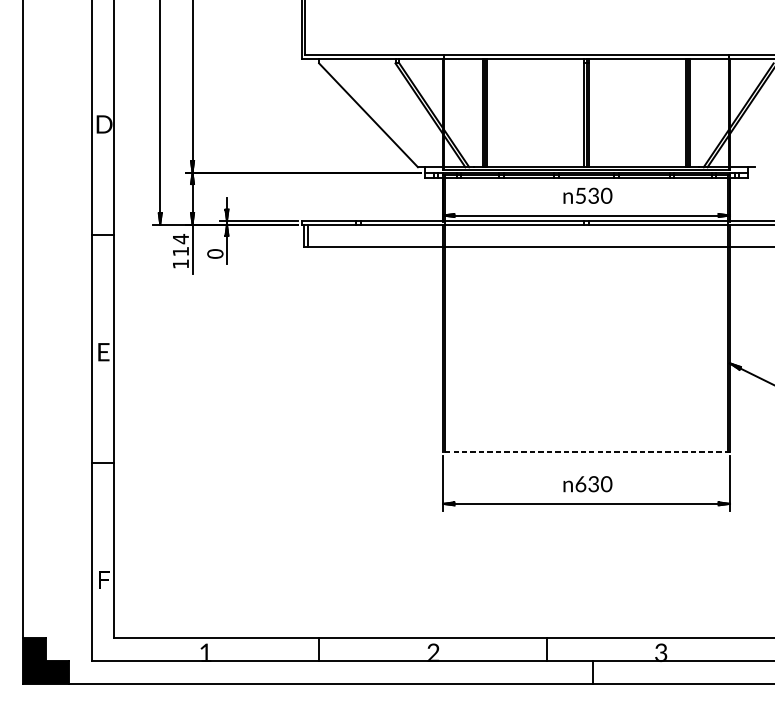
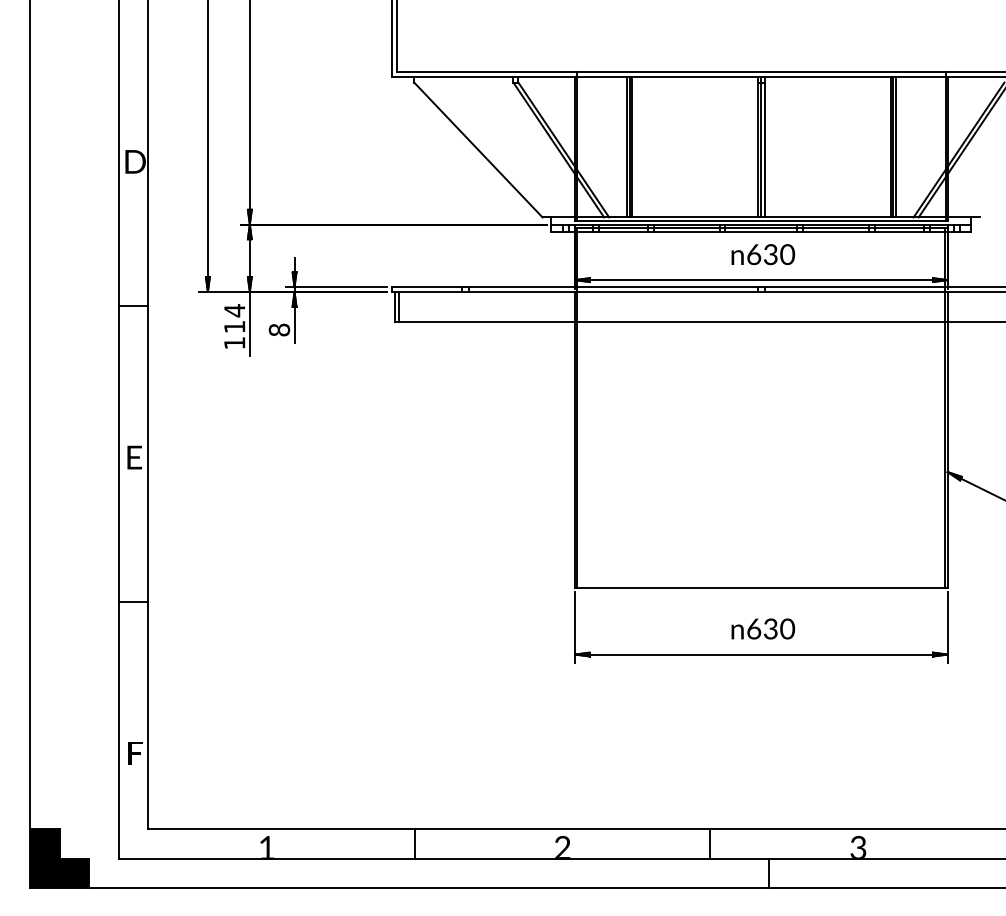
text: (581, 195) -> (754, 254), 530 -> 630
text: (215, 253) -> (279, 329), 0 -> 8
line: (585, 452) -> (760, 587), dashed -> solid

